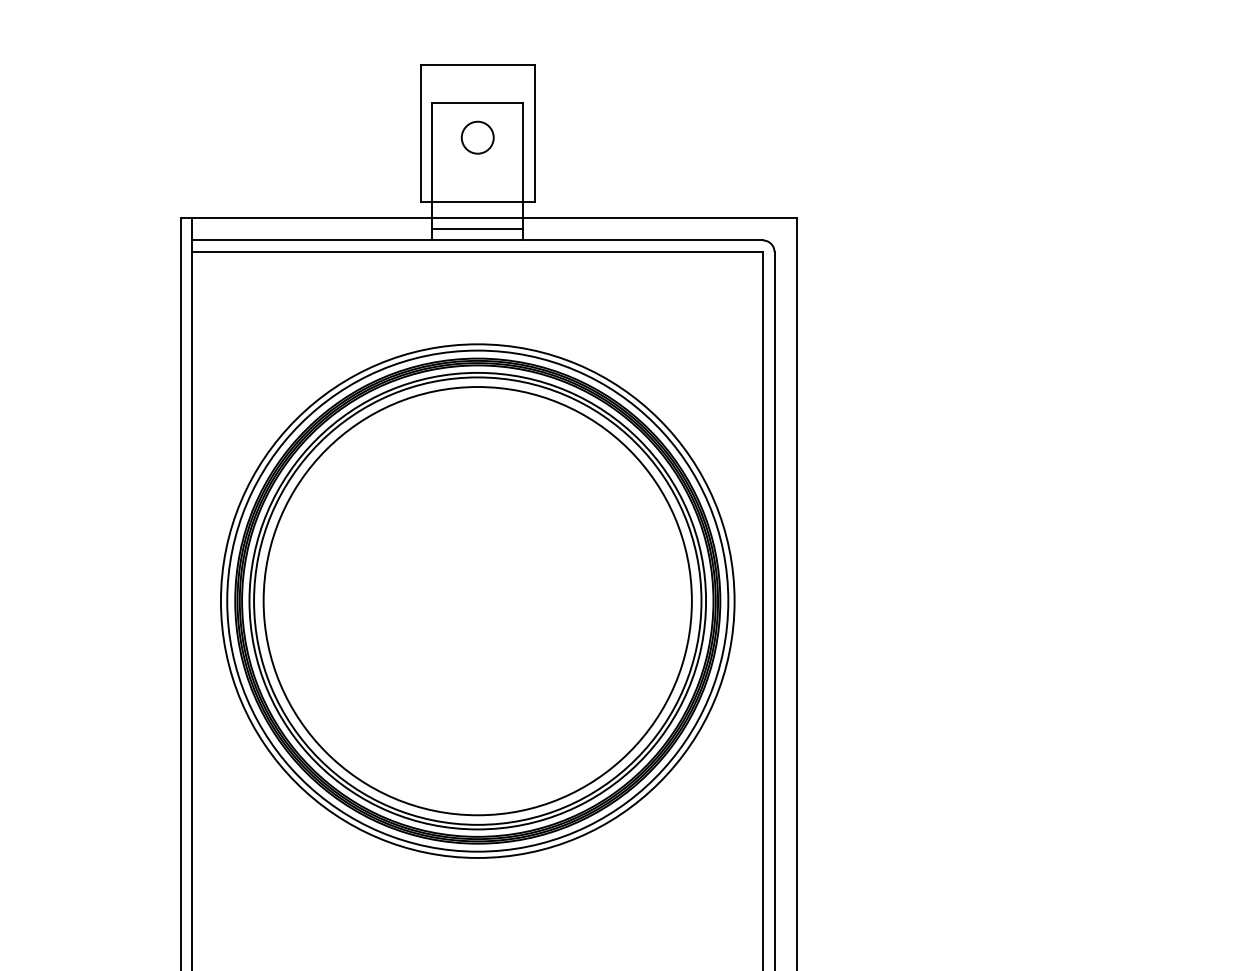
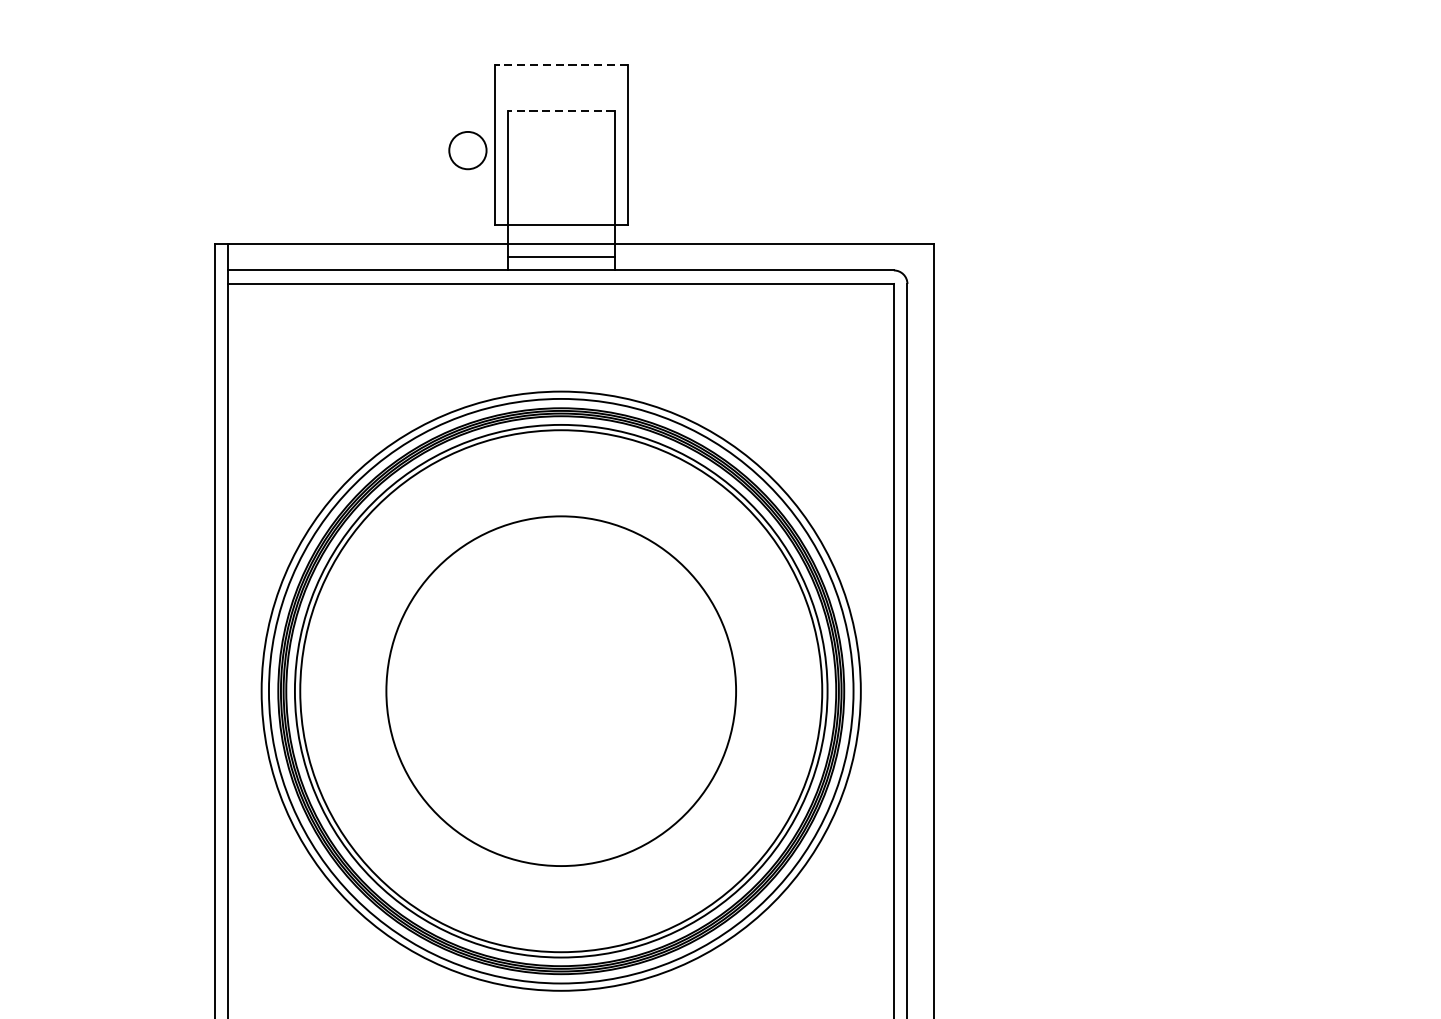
line: (477, 64) -> (560, 65), solid -> dashed
line: (477, 103) -> (560, 110), solid -> dashed
circle: (477, 137) -> (467, 150), moved
circle: (477, 601) -> (560, 691), size x0.7

